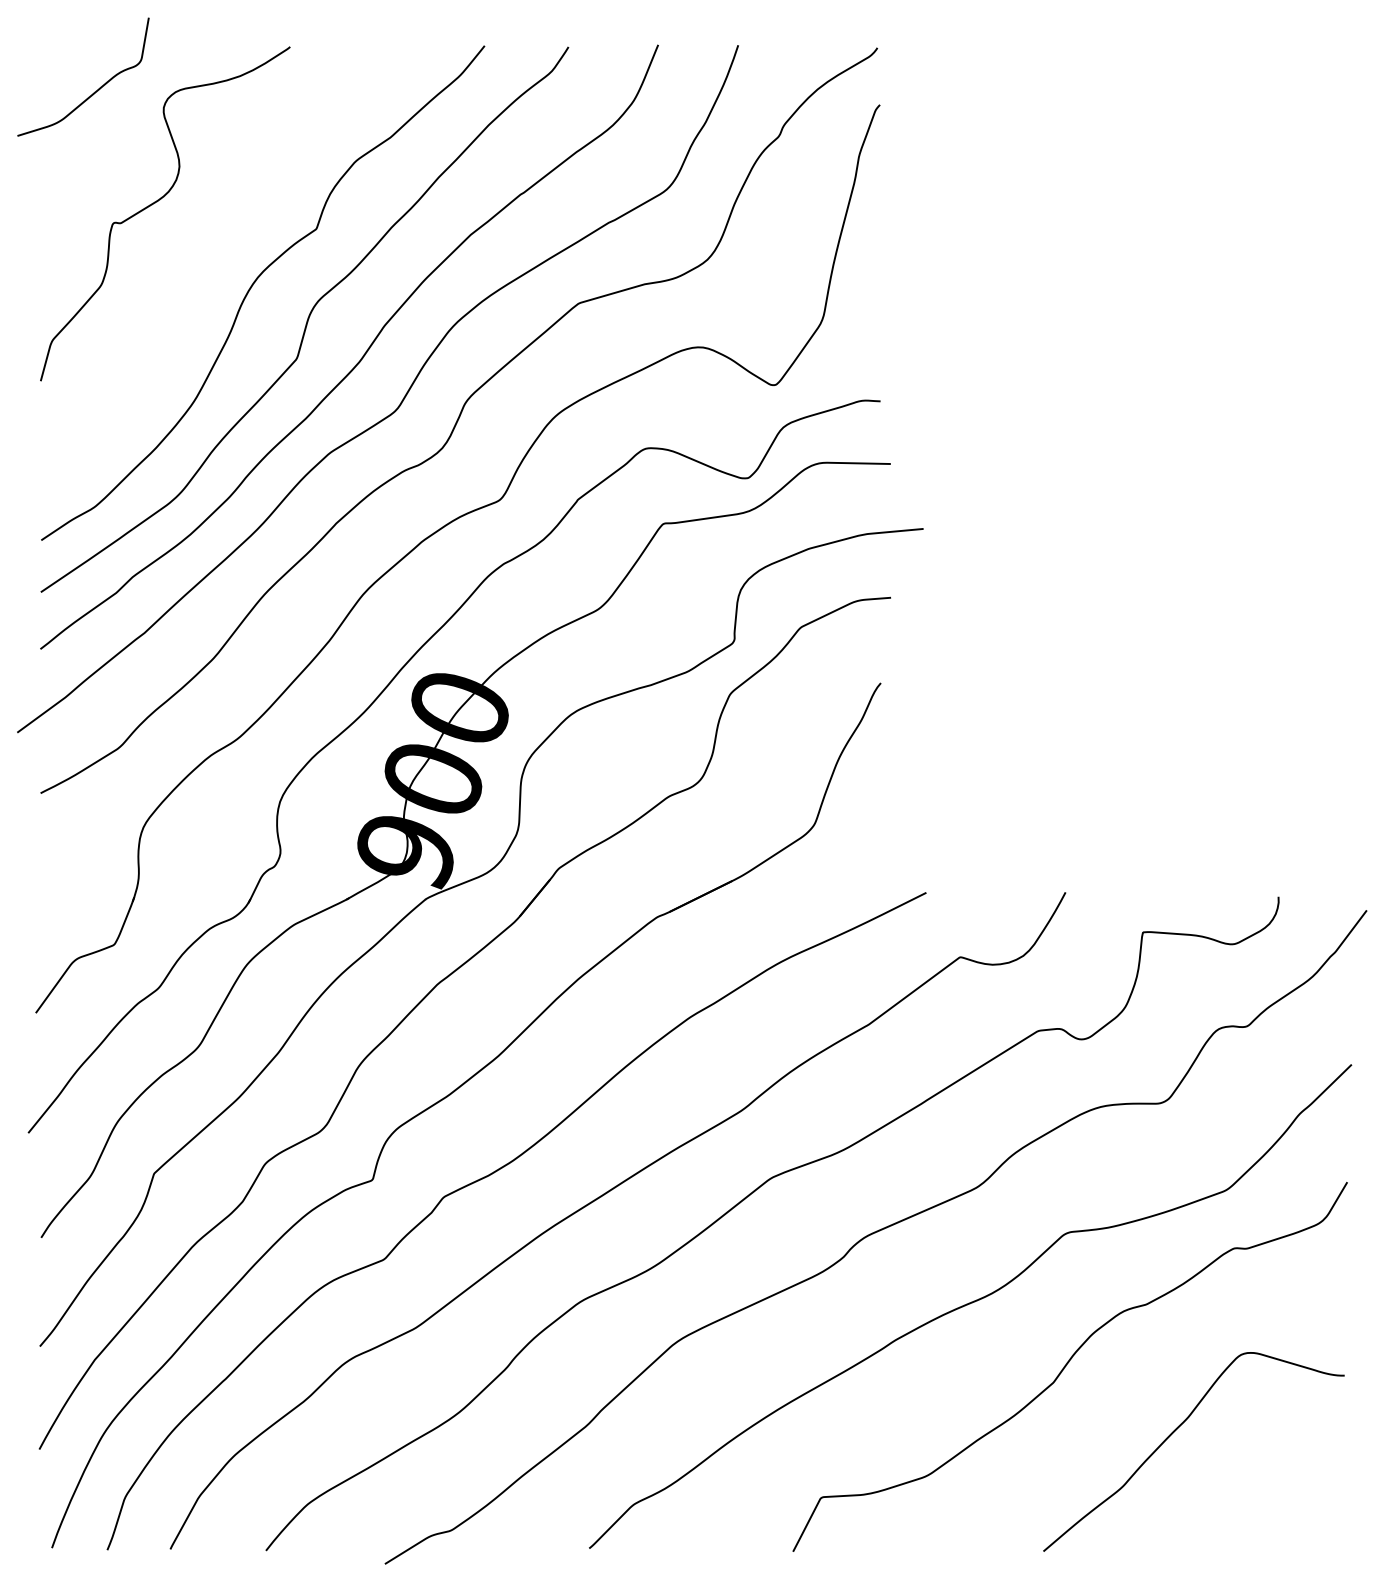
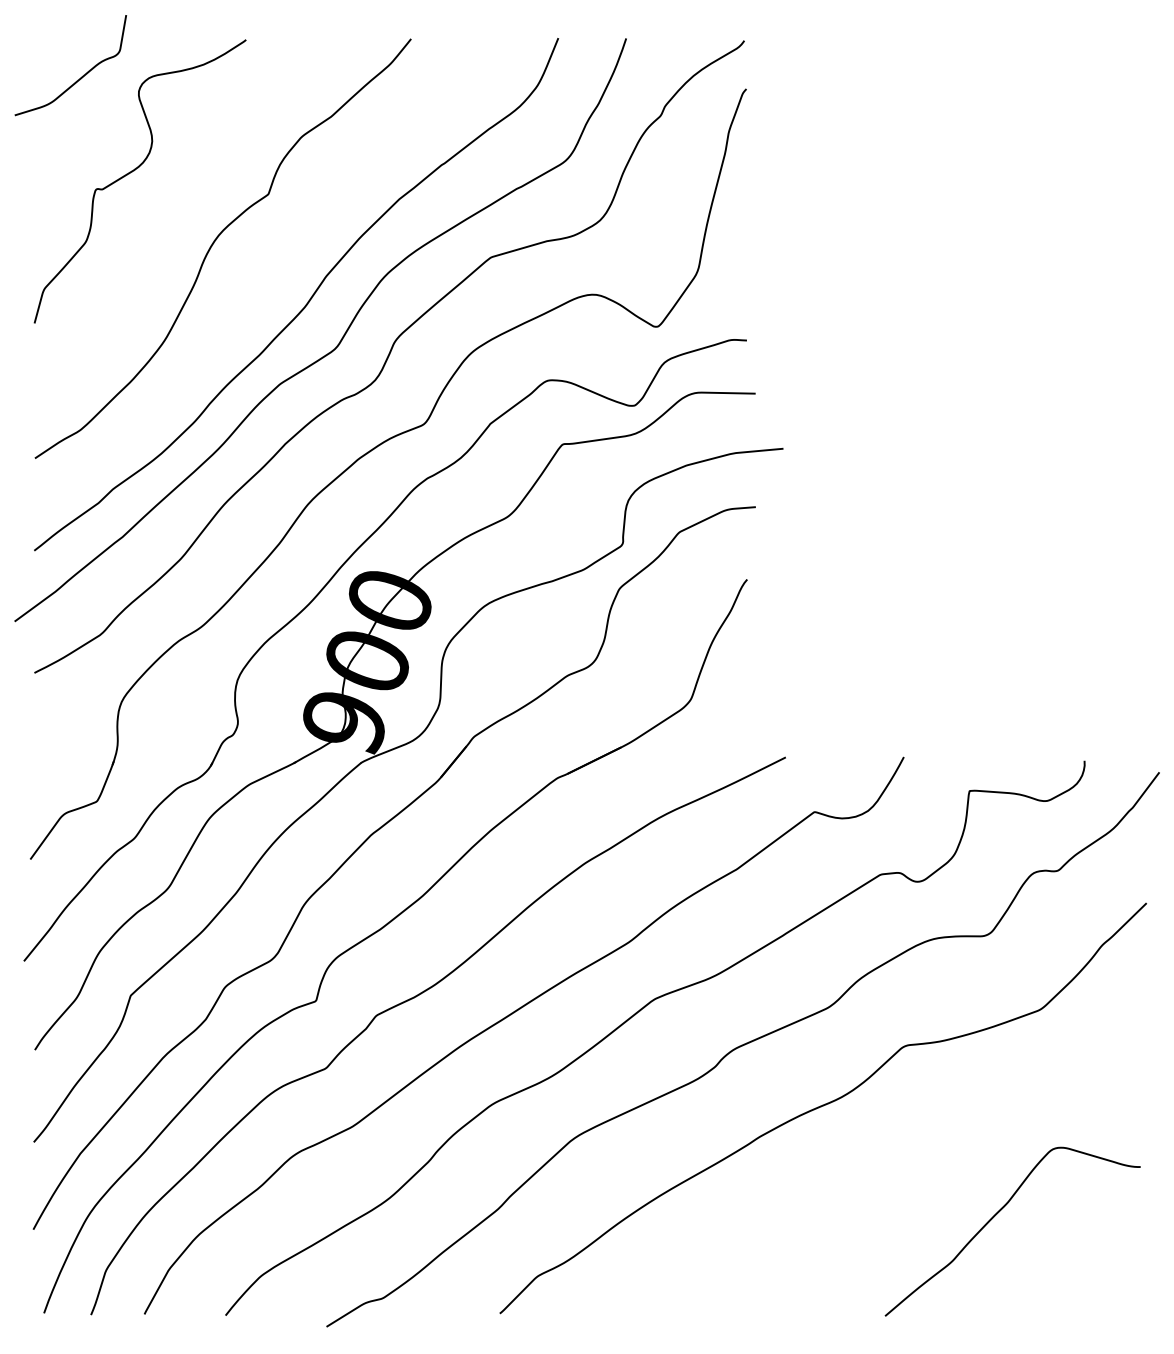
curve: (306, 320) -> (259, 271), removed
curve: (1067, 1364) -> (905, 1157), removed

